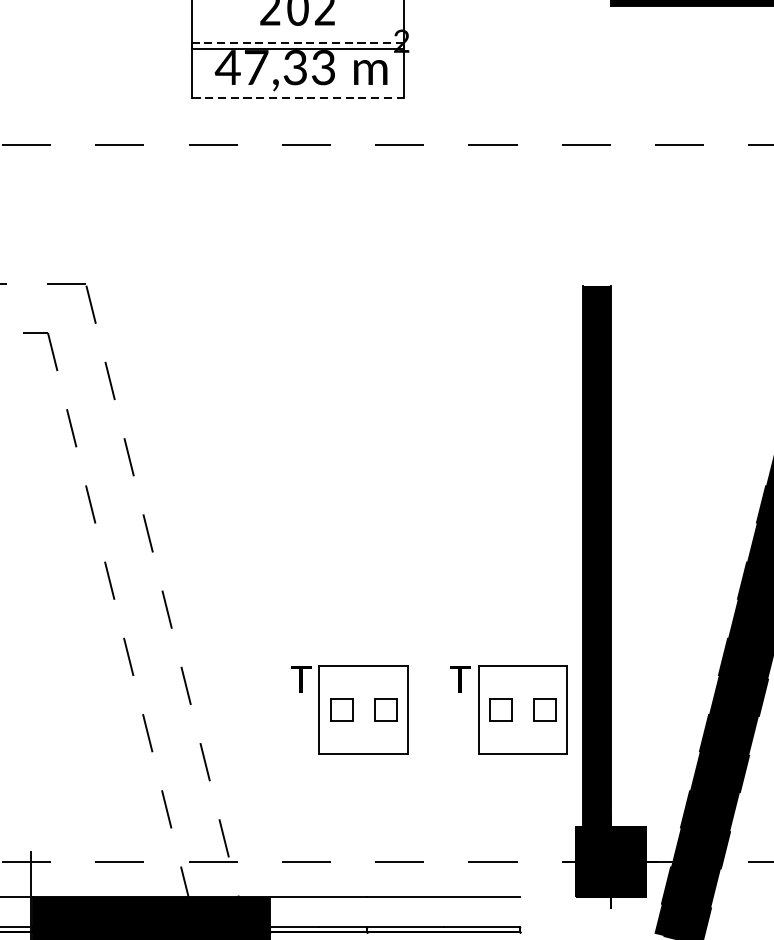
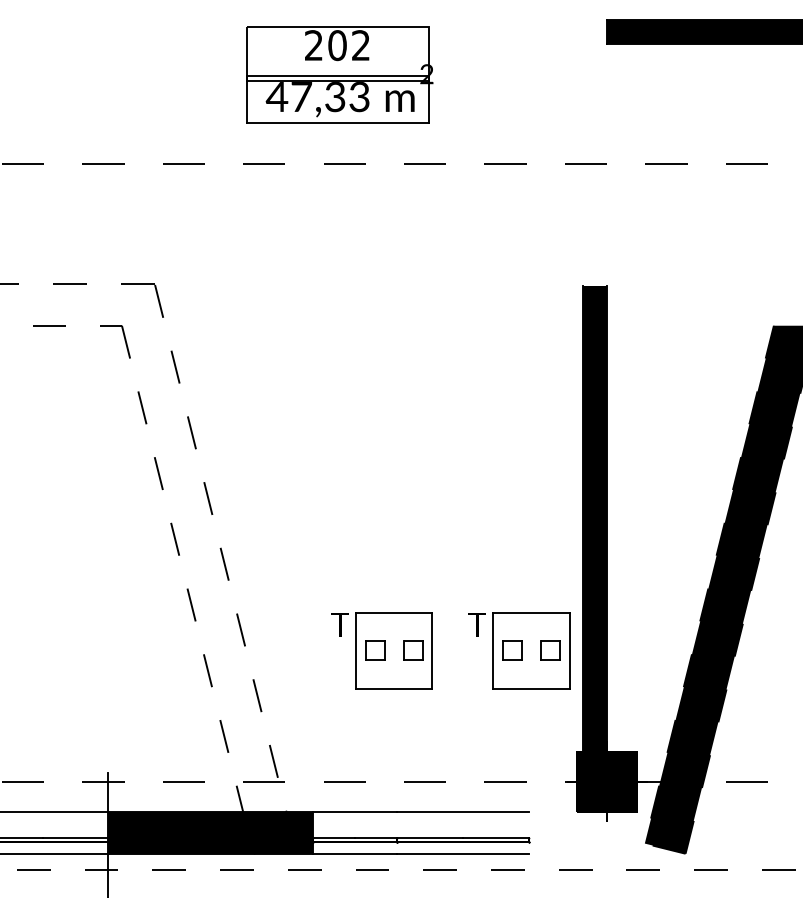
line: (297, 43) -> (337, 76), dashed -> solid
line: (299, 98) -> (338, 123), dashed -> solid

